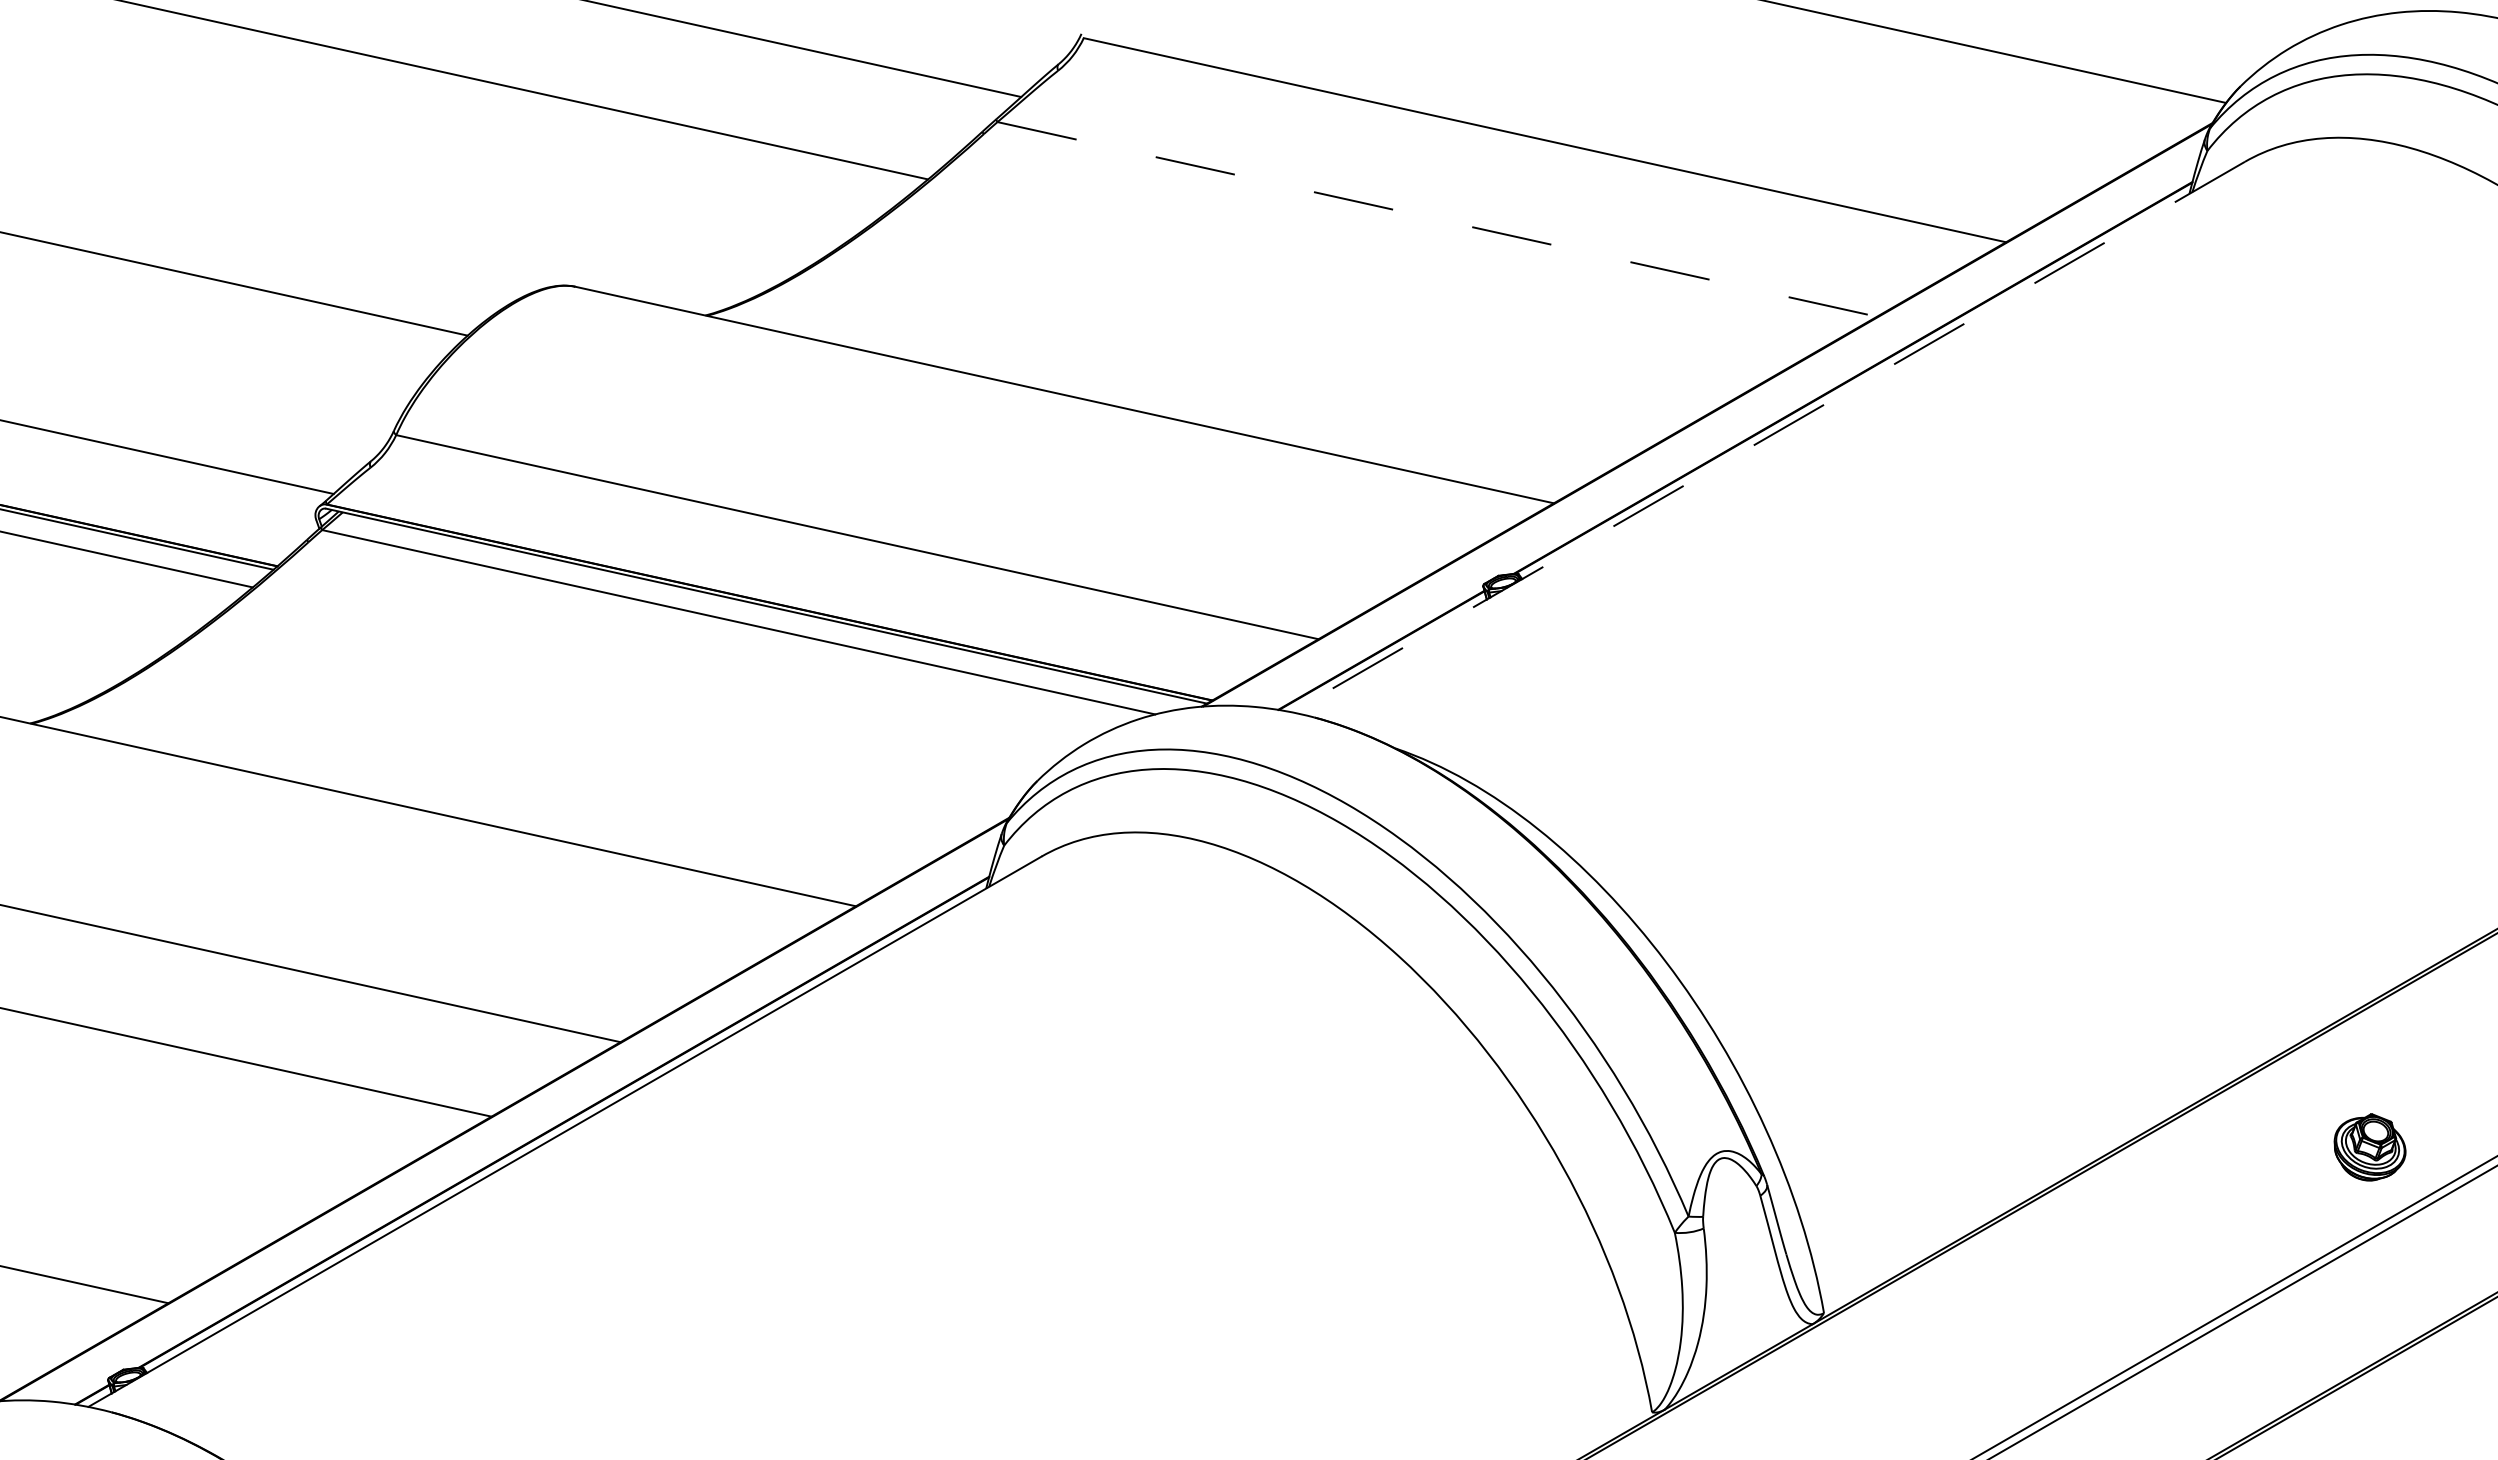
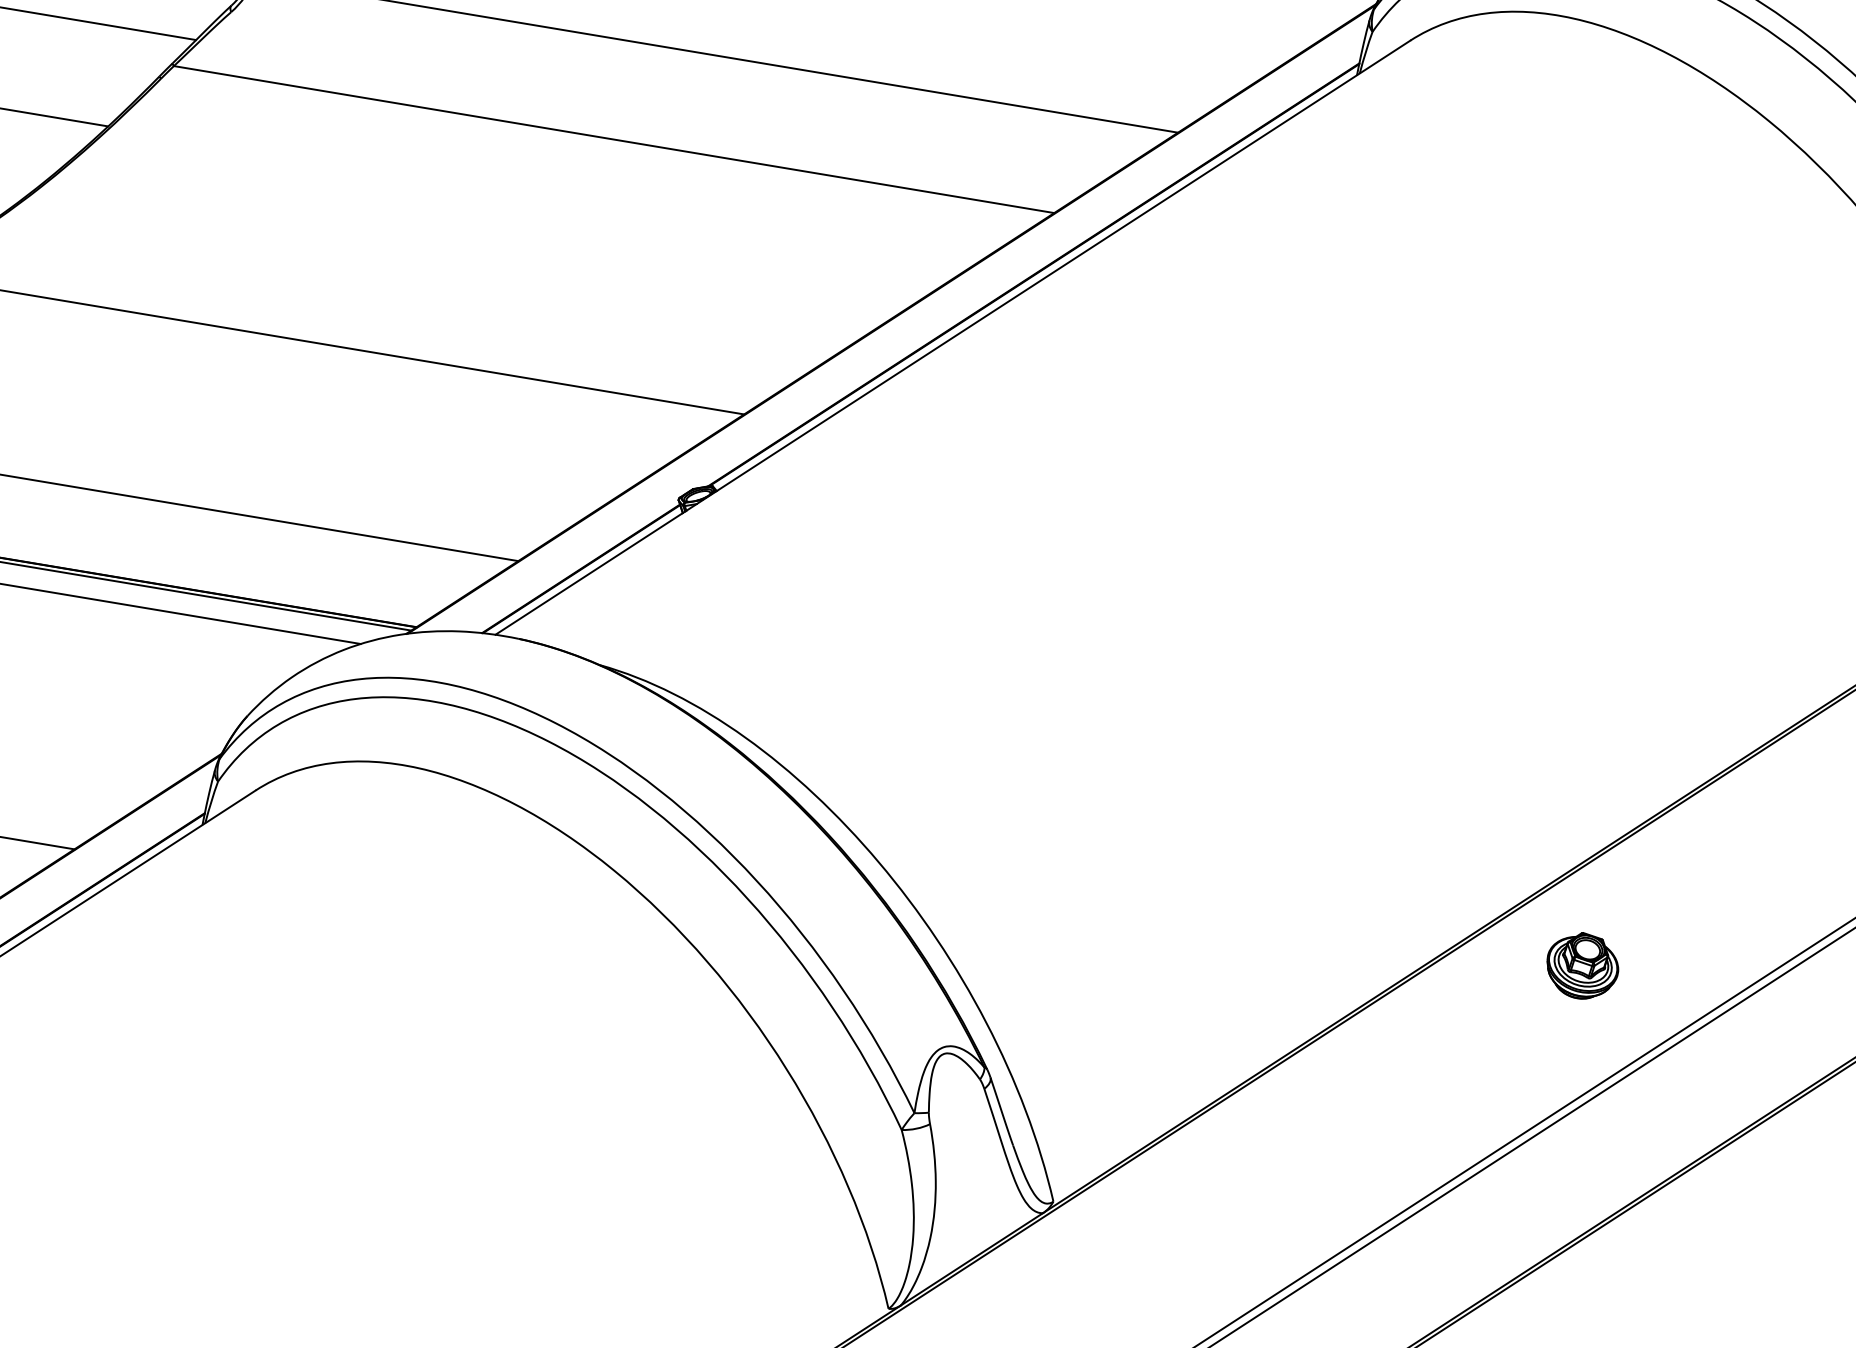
line: (1437, 219) -> (614, 139), dashed -> solid
line: (1767, 437) -> (952, 338), dashed -> solid
part: (2369, 1147) -> (1582, 965), moved

